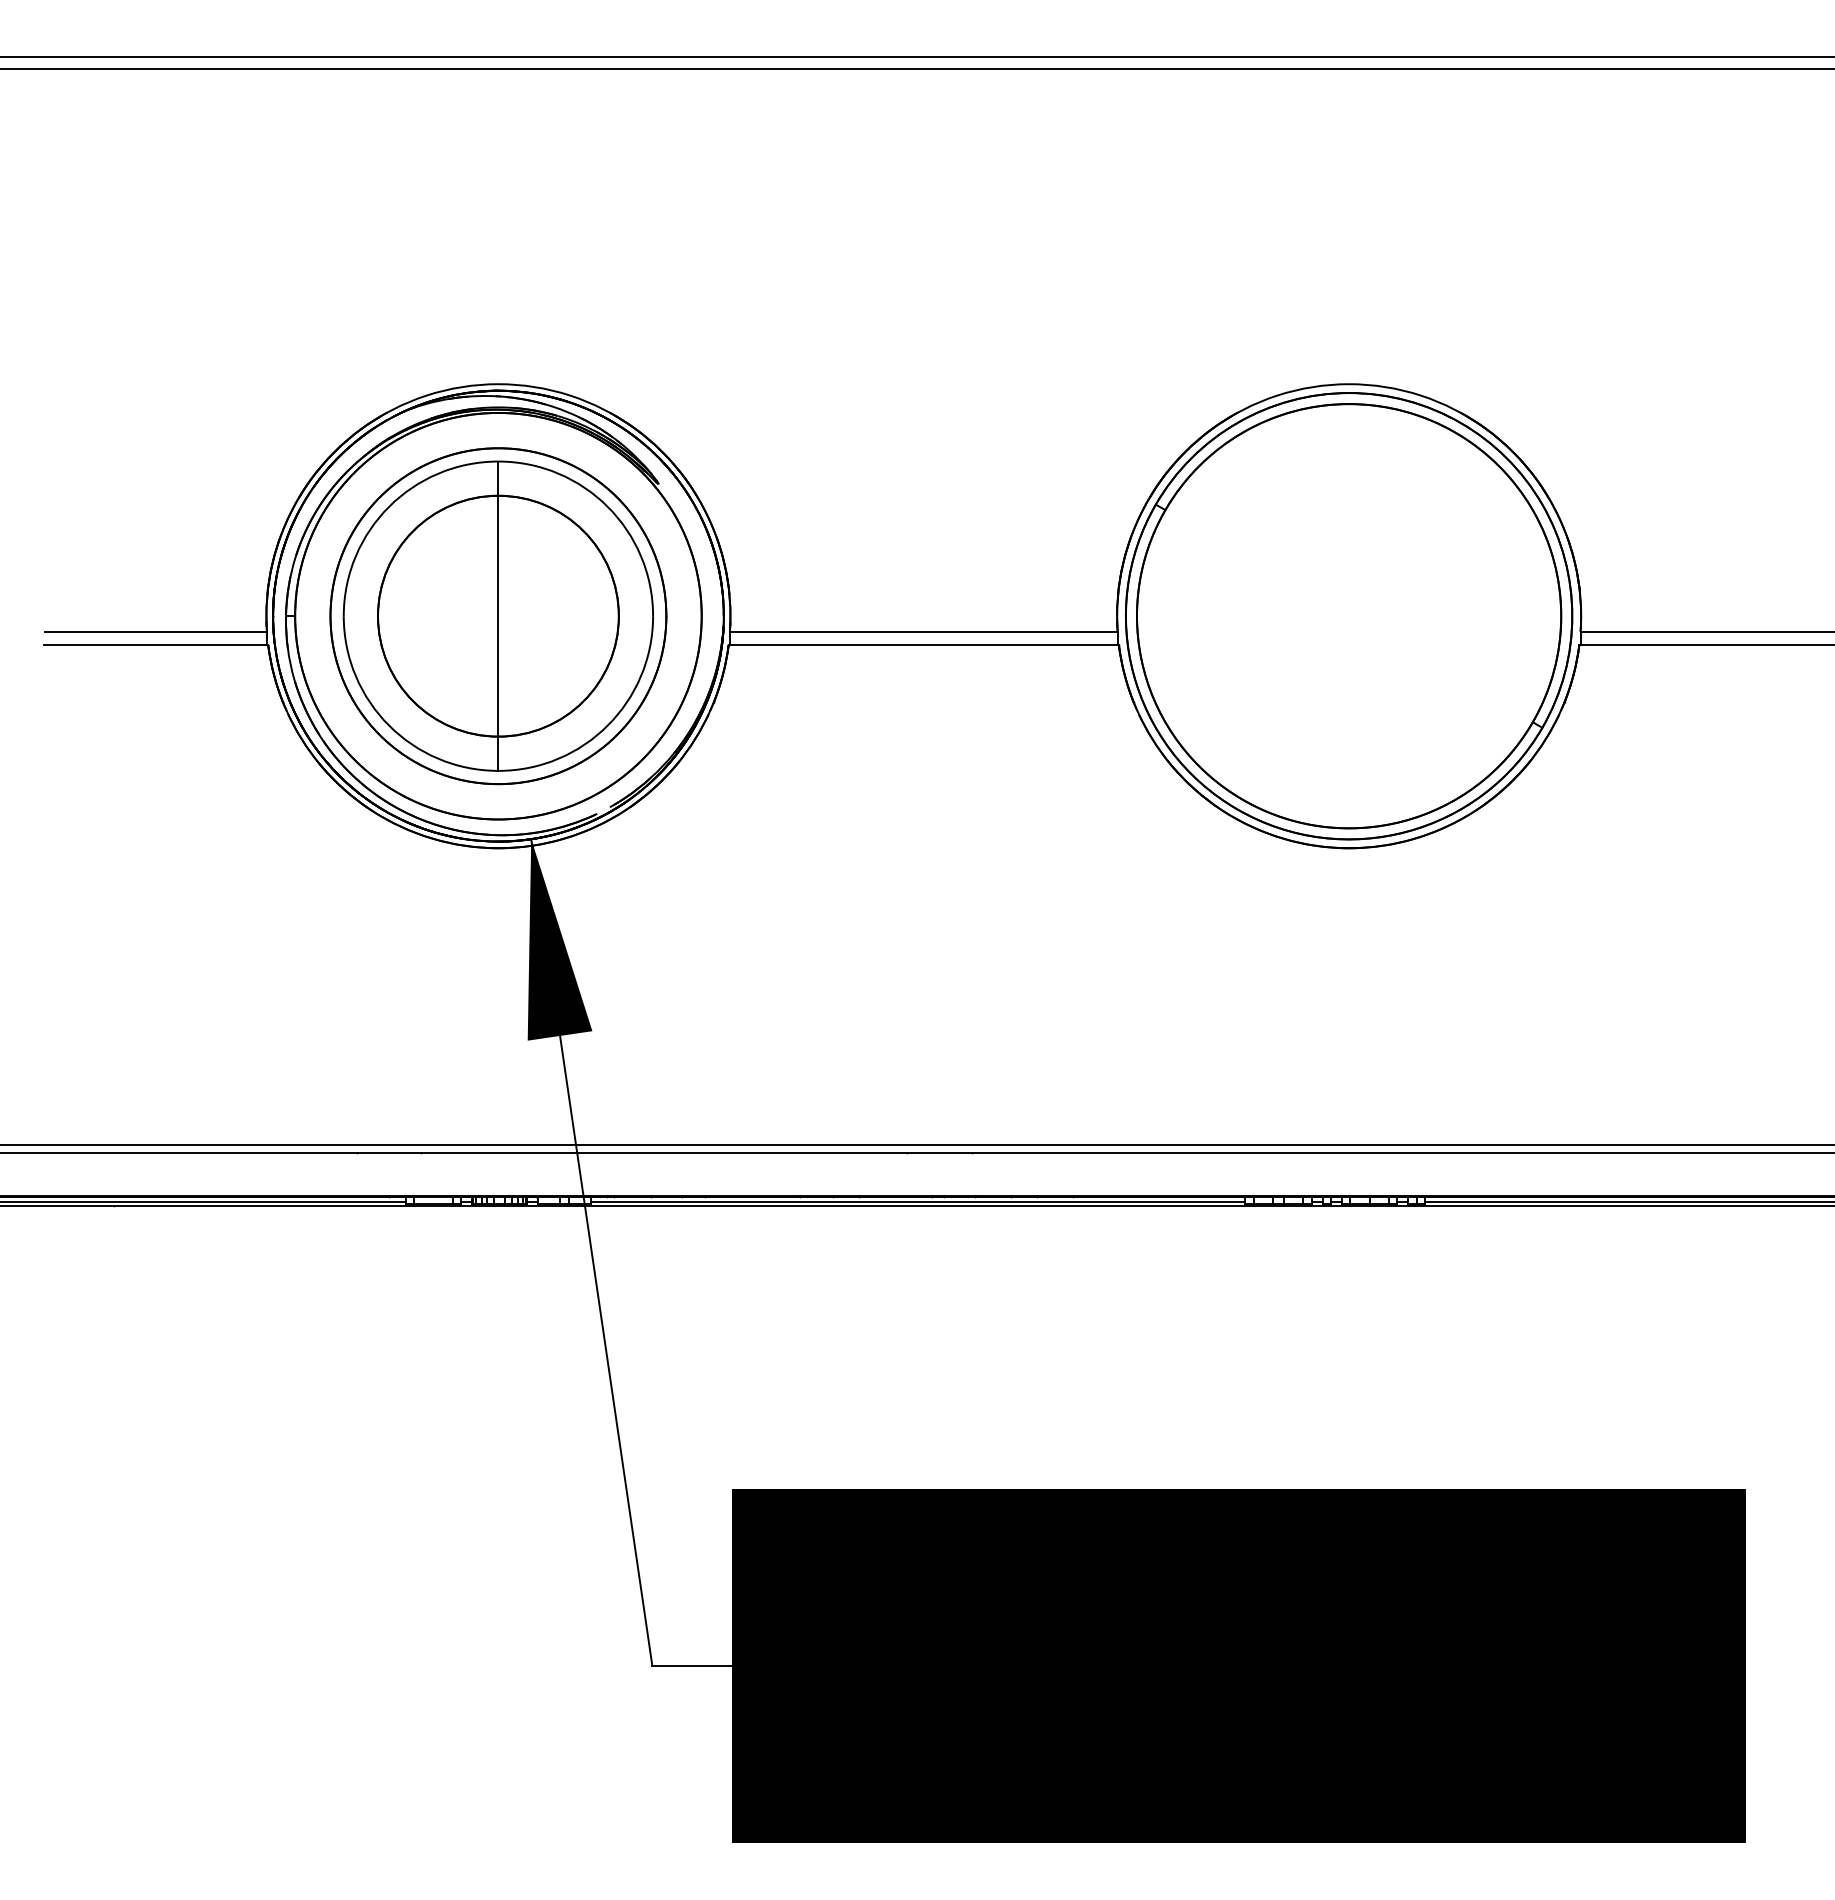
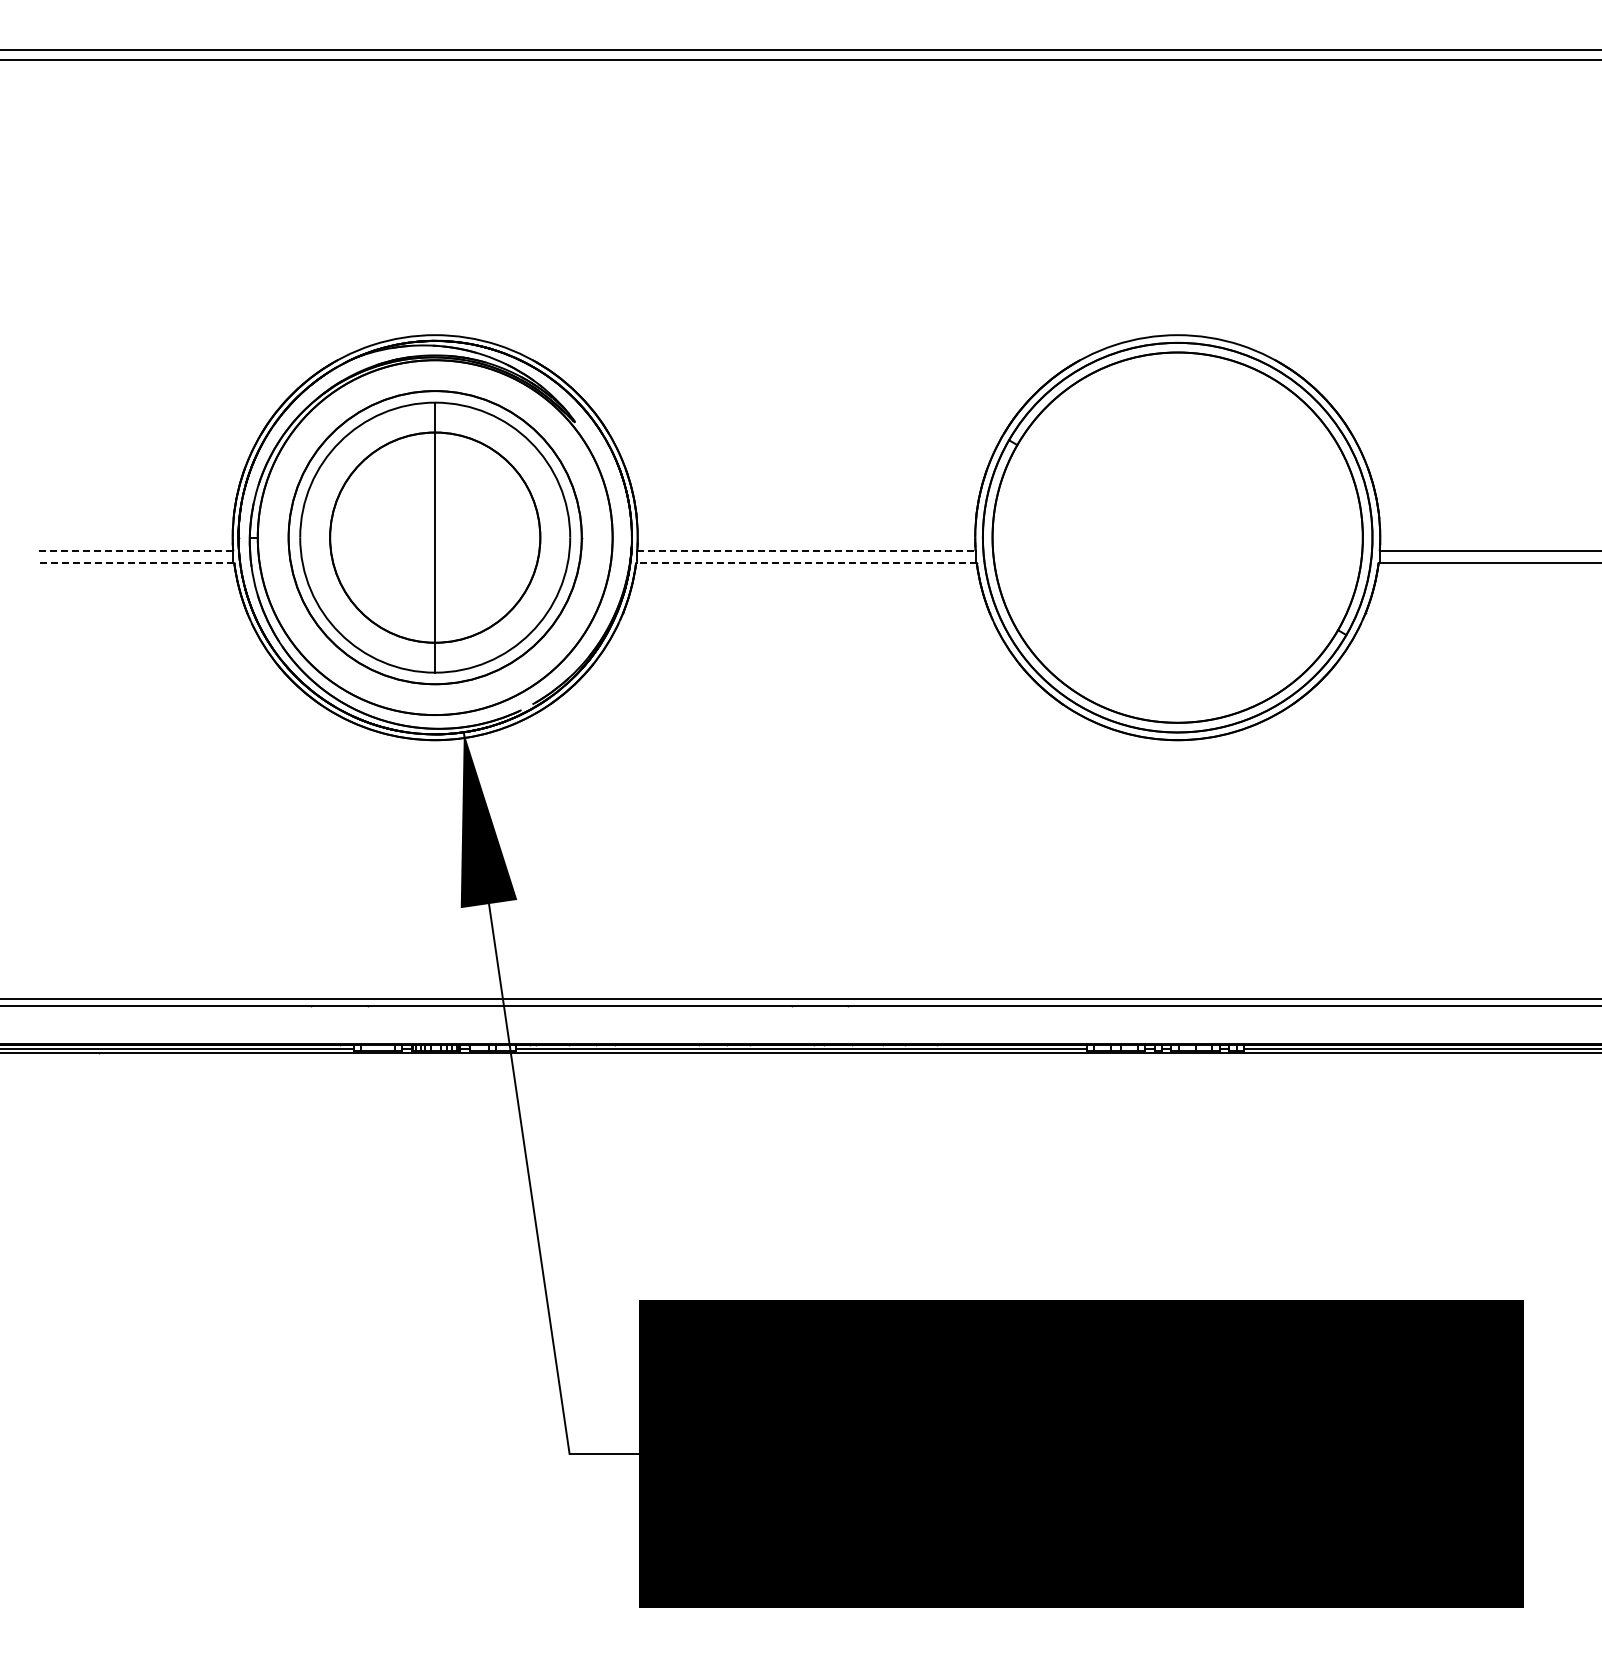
line: (156, 632) -> (136, 551), solid -> dashed
line: (923, 632) -> (806, 551), solid -> dashed
line: (156, 644) -> (136, 562), solid -> dashed
line: (922, 644) -> (805, 562), solid -> dashed

